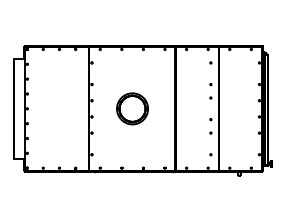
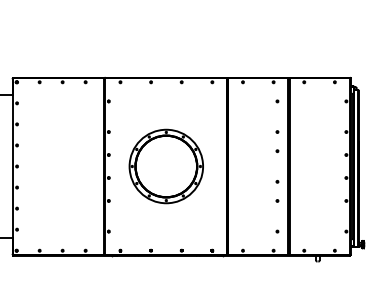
part: (132, 108) -> (166, 166), size x1.67

